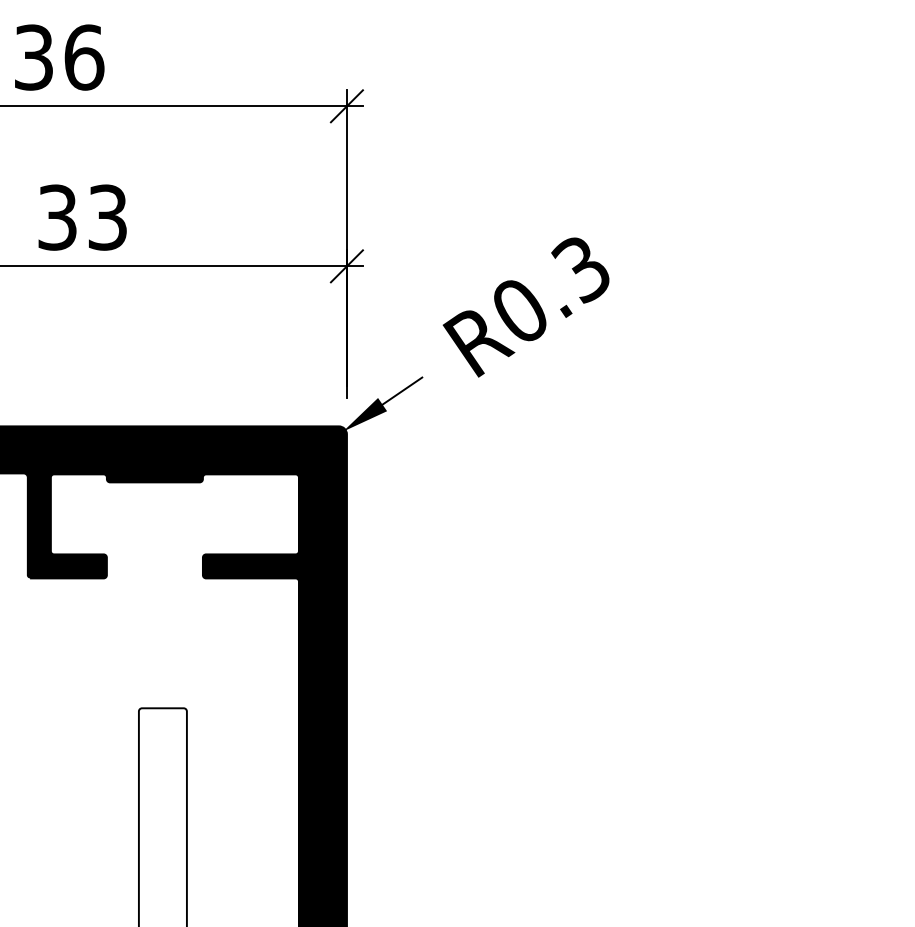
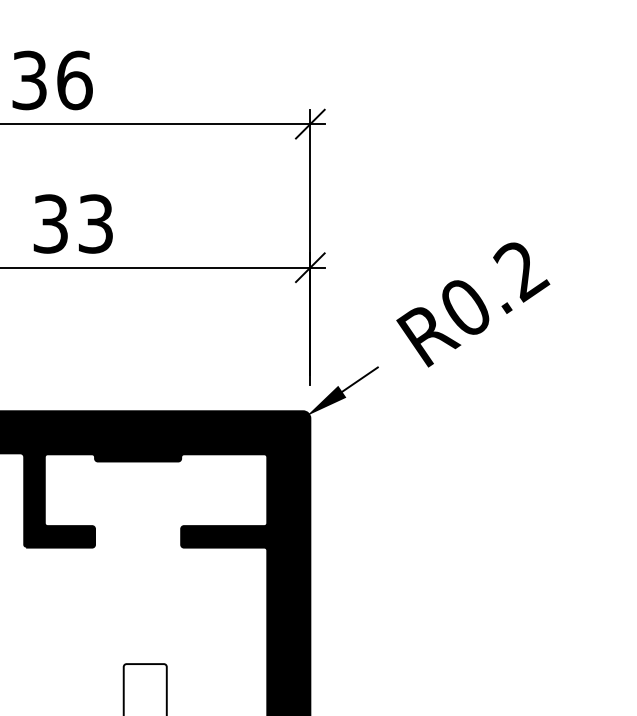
text: (582, 271) -> (521, 272), R0.3 -> R0.2

